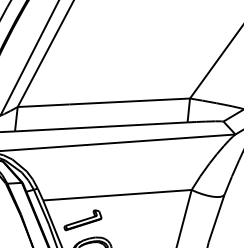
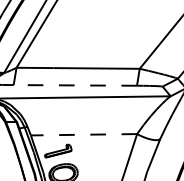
line: (101, 127) -> (75, 85), solid -> dashed
line: (116, 194) -> (83, 134), solid -> dashed

